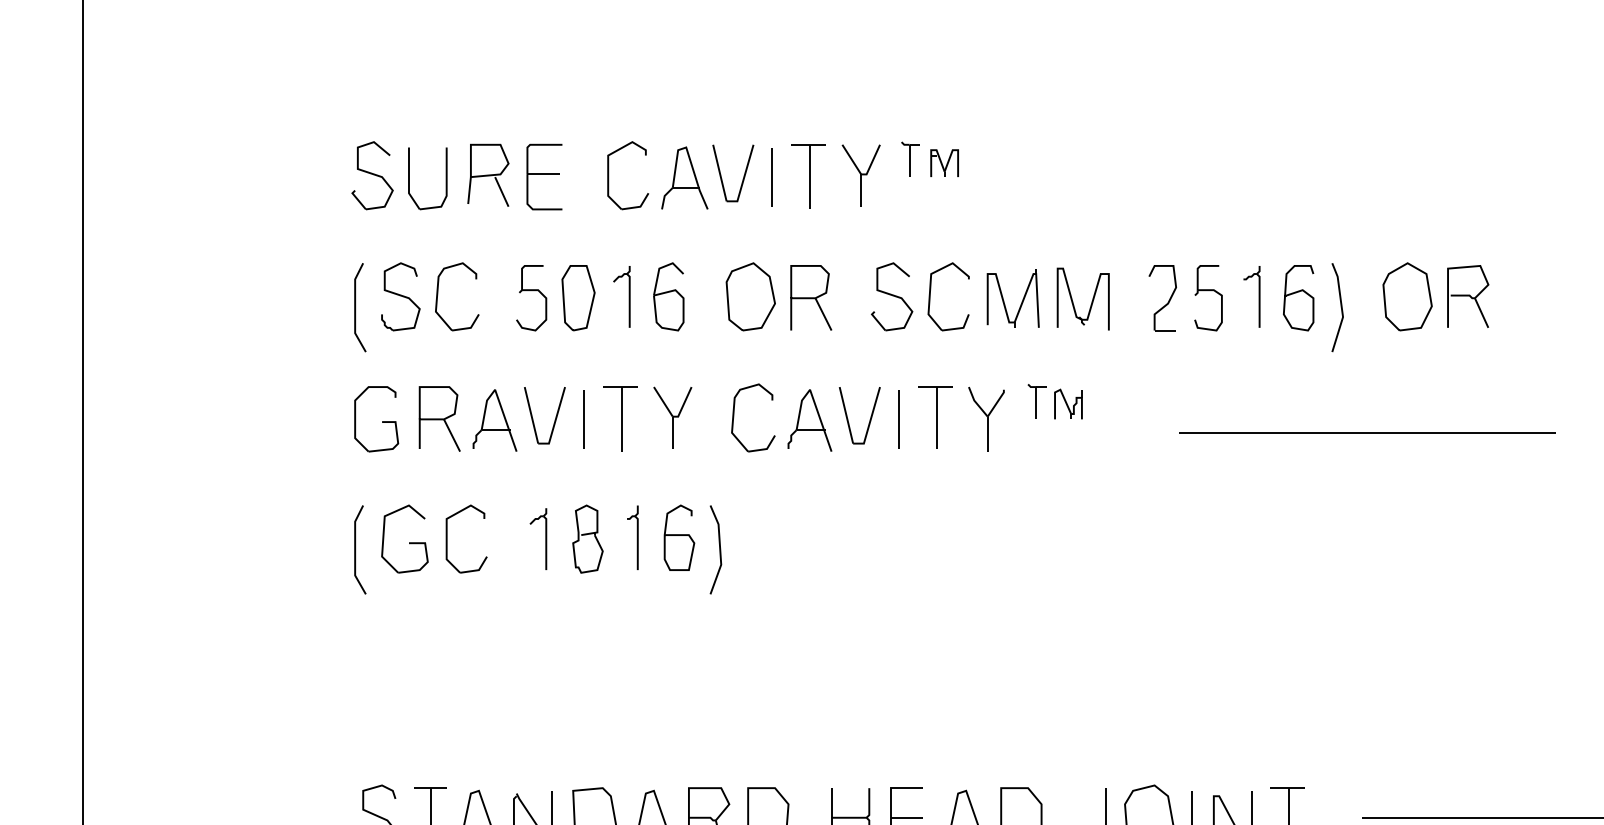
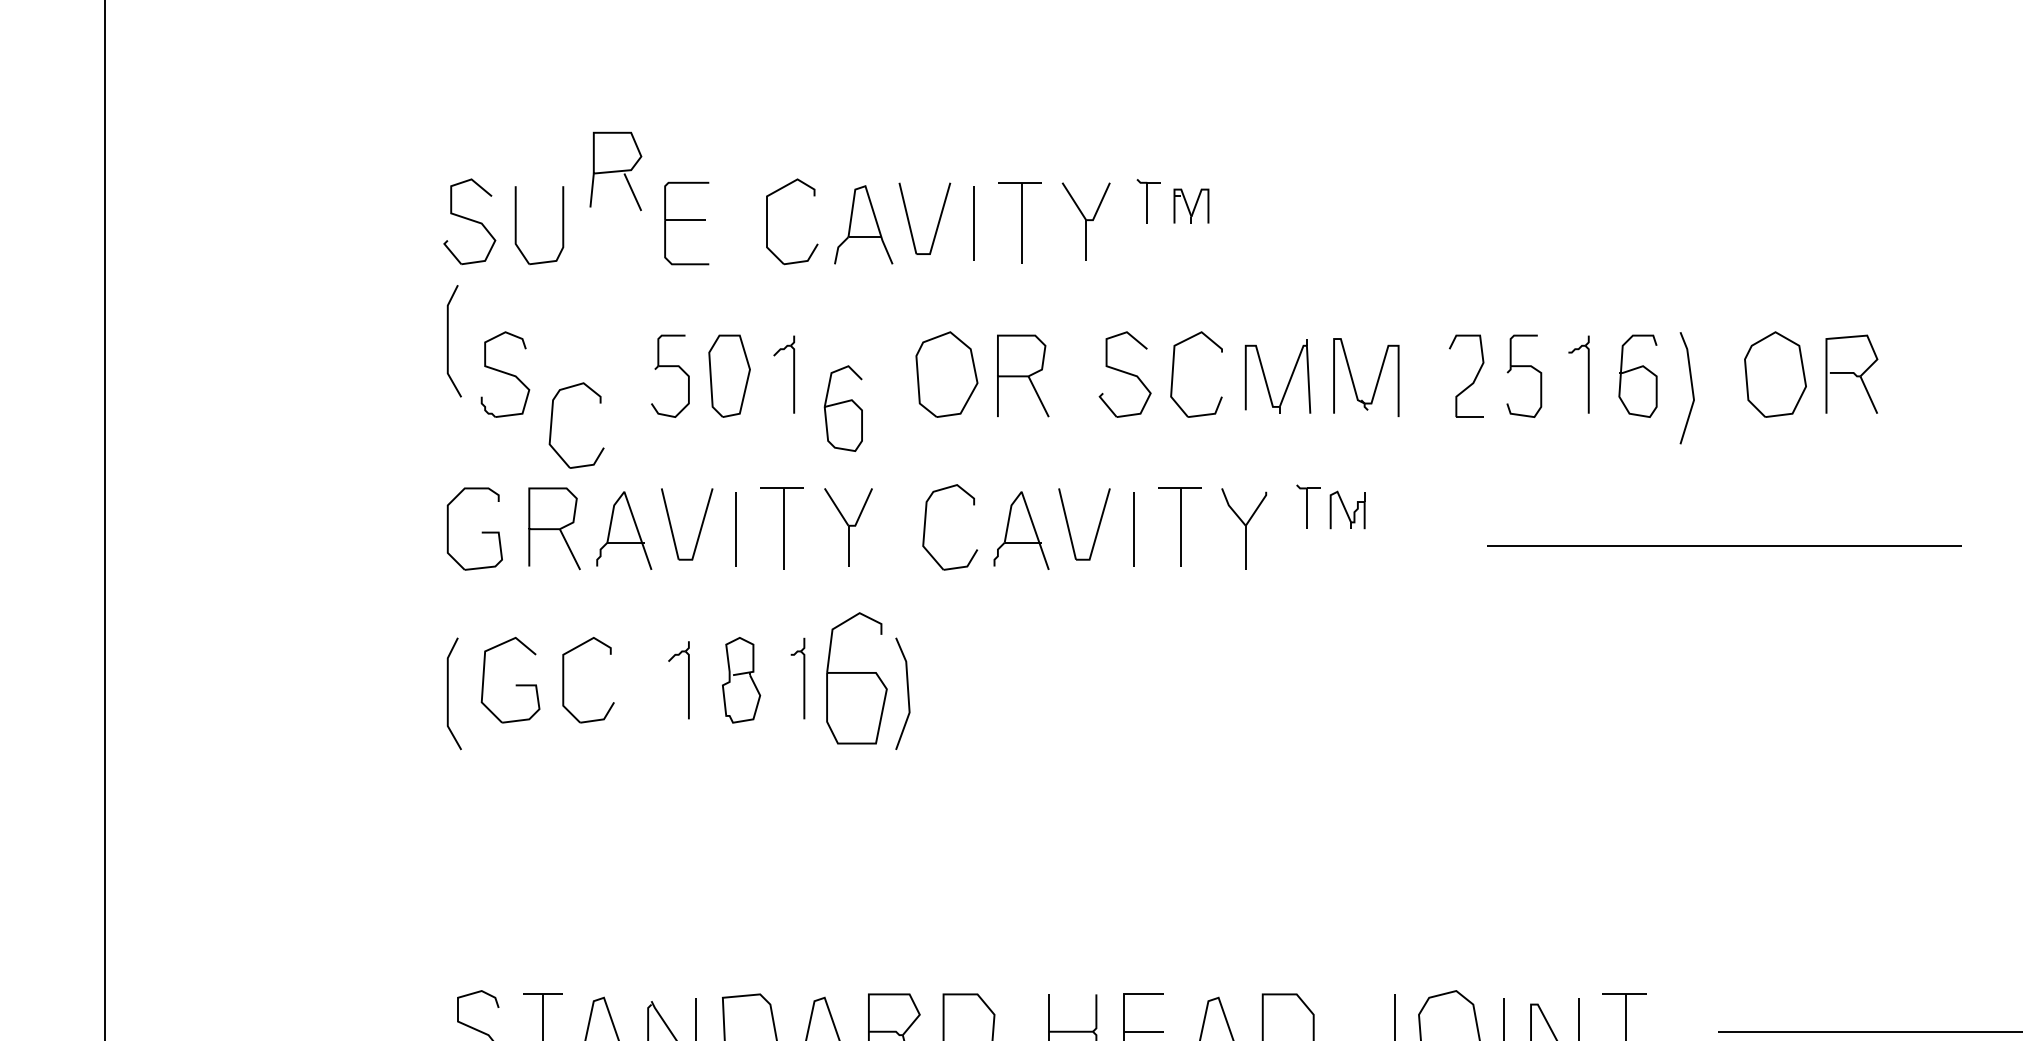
part: (488, 175) -> (615, 171), moved
part: (438, 295) -> (552, 424), moved
part: (668, 296) -> (842, 408), moved
line: (355, 307) -> (448, 341), moved
part: (679, 537) -> (856, 678), size x1.6

